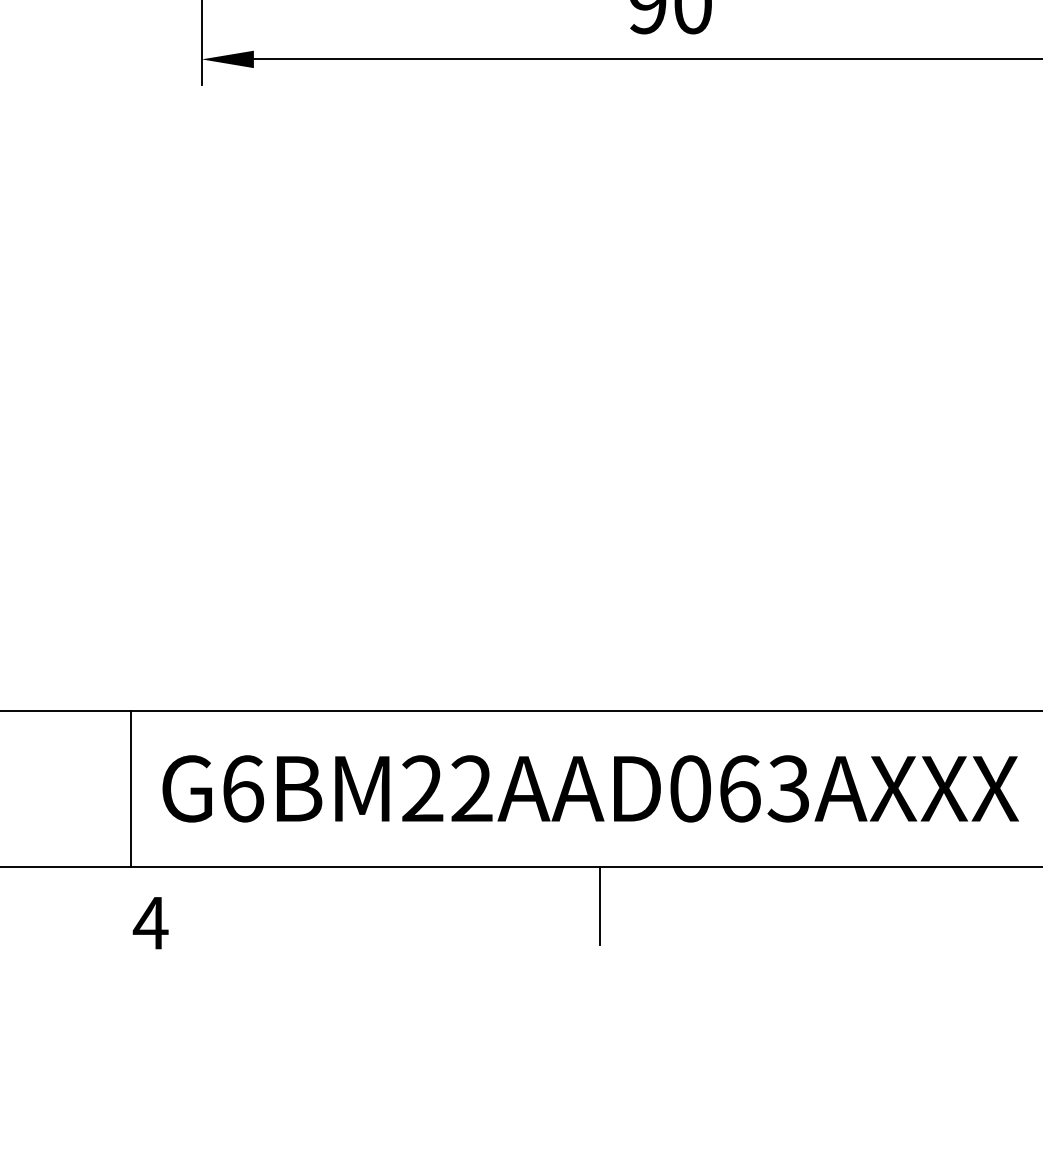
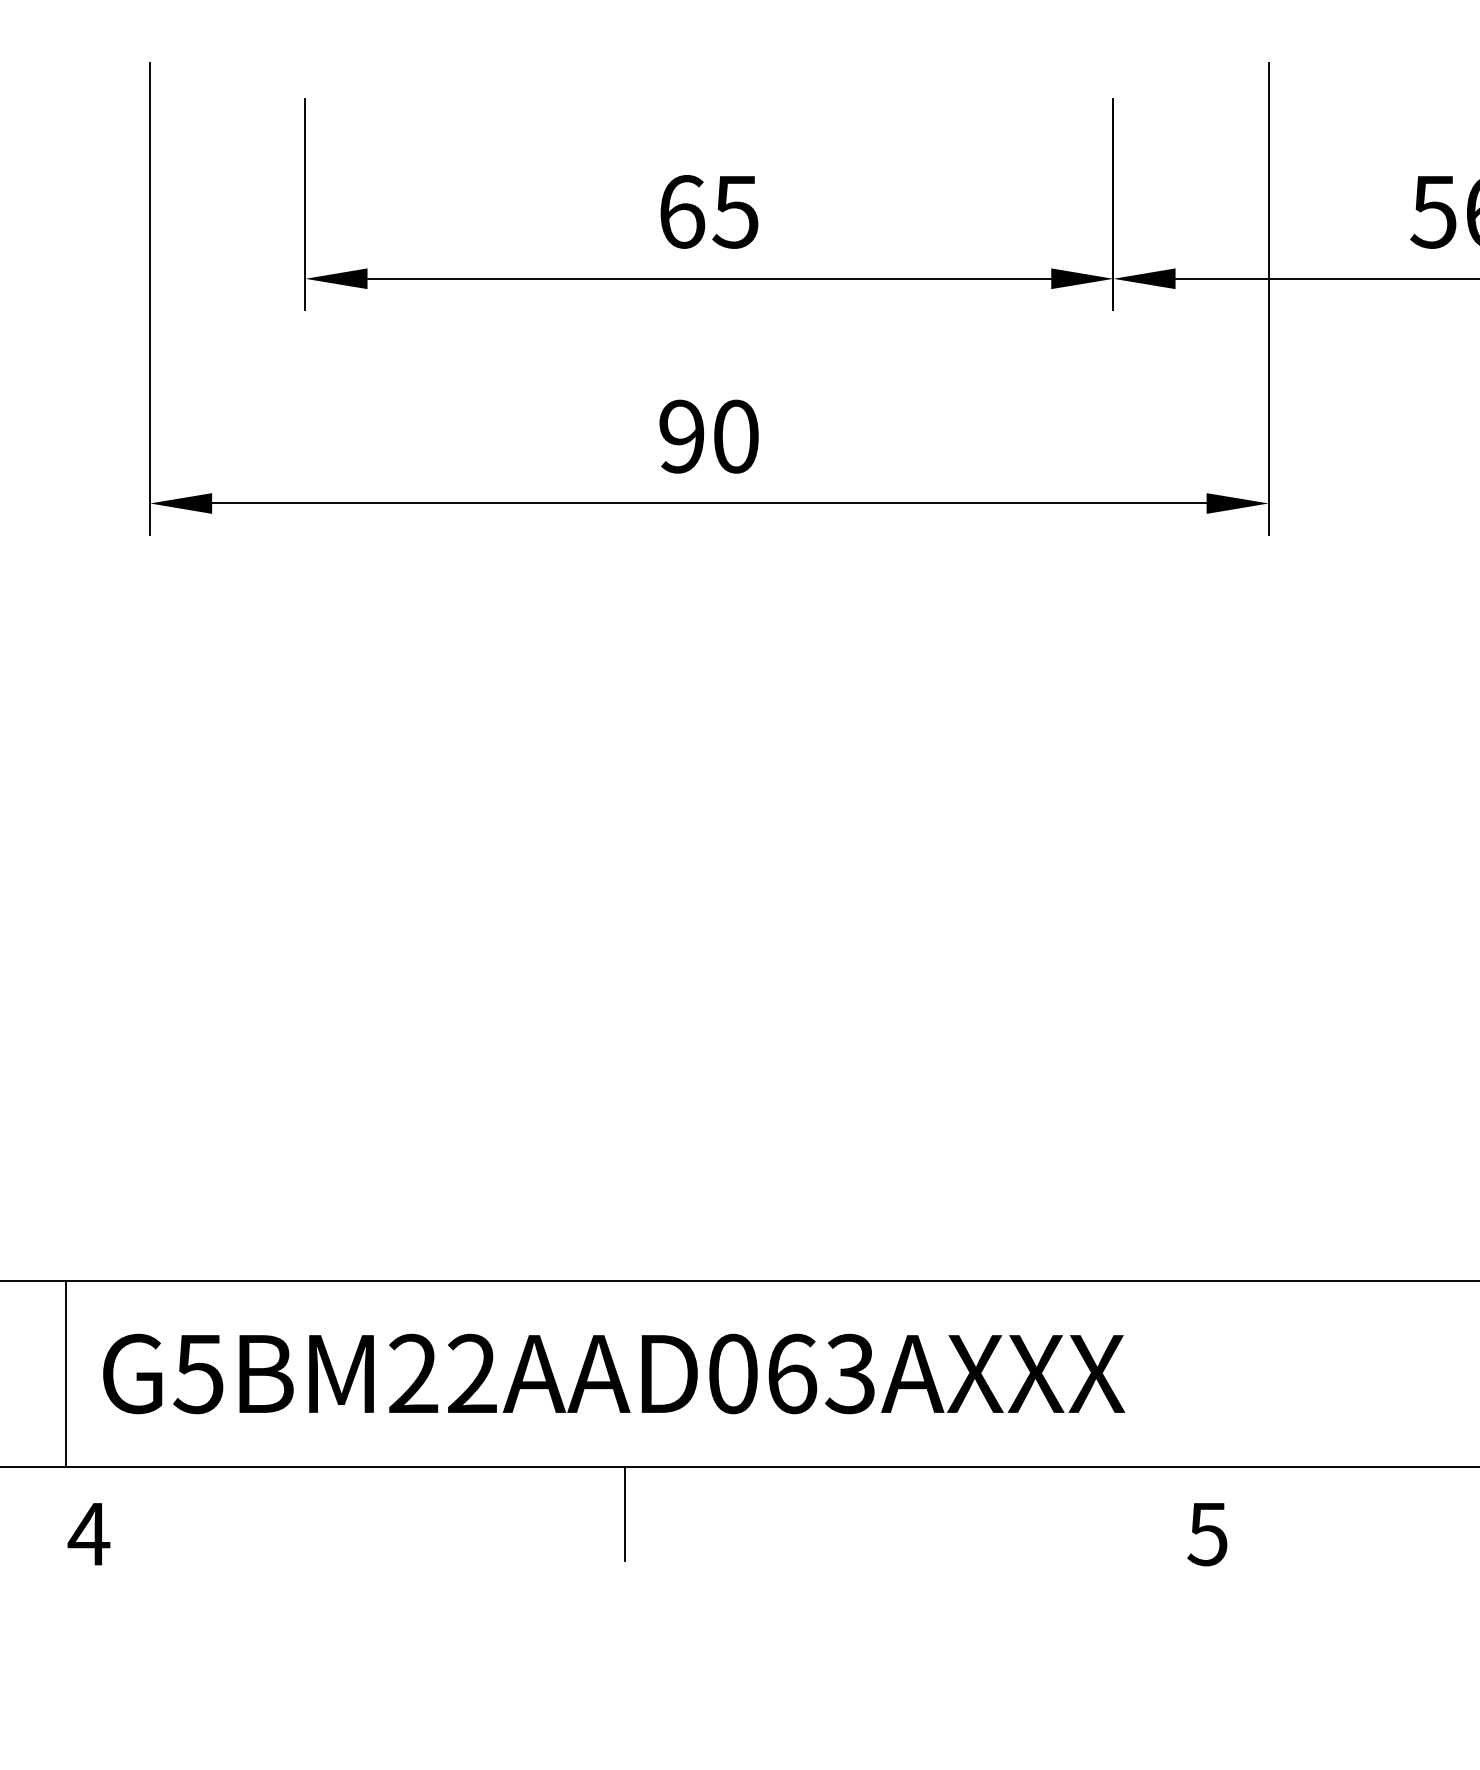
text: (242, 788) -> (198, 1373), G6BM22AAD063AXXX -> G5BM22AAD063AXXX

